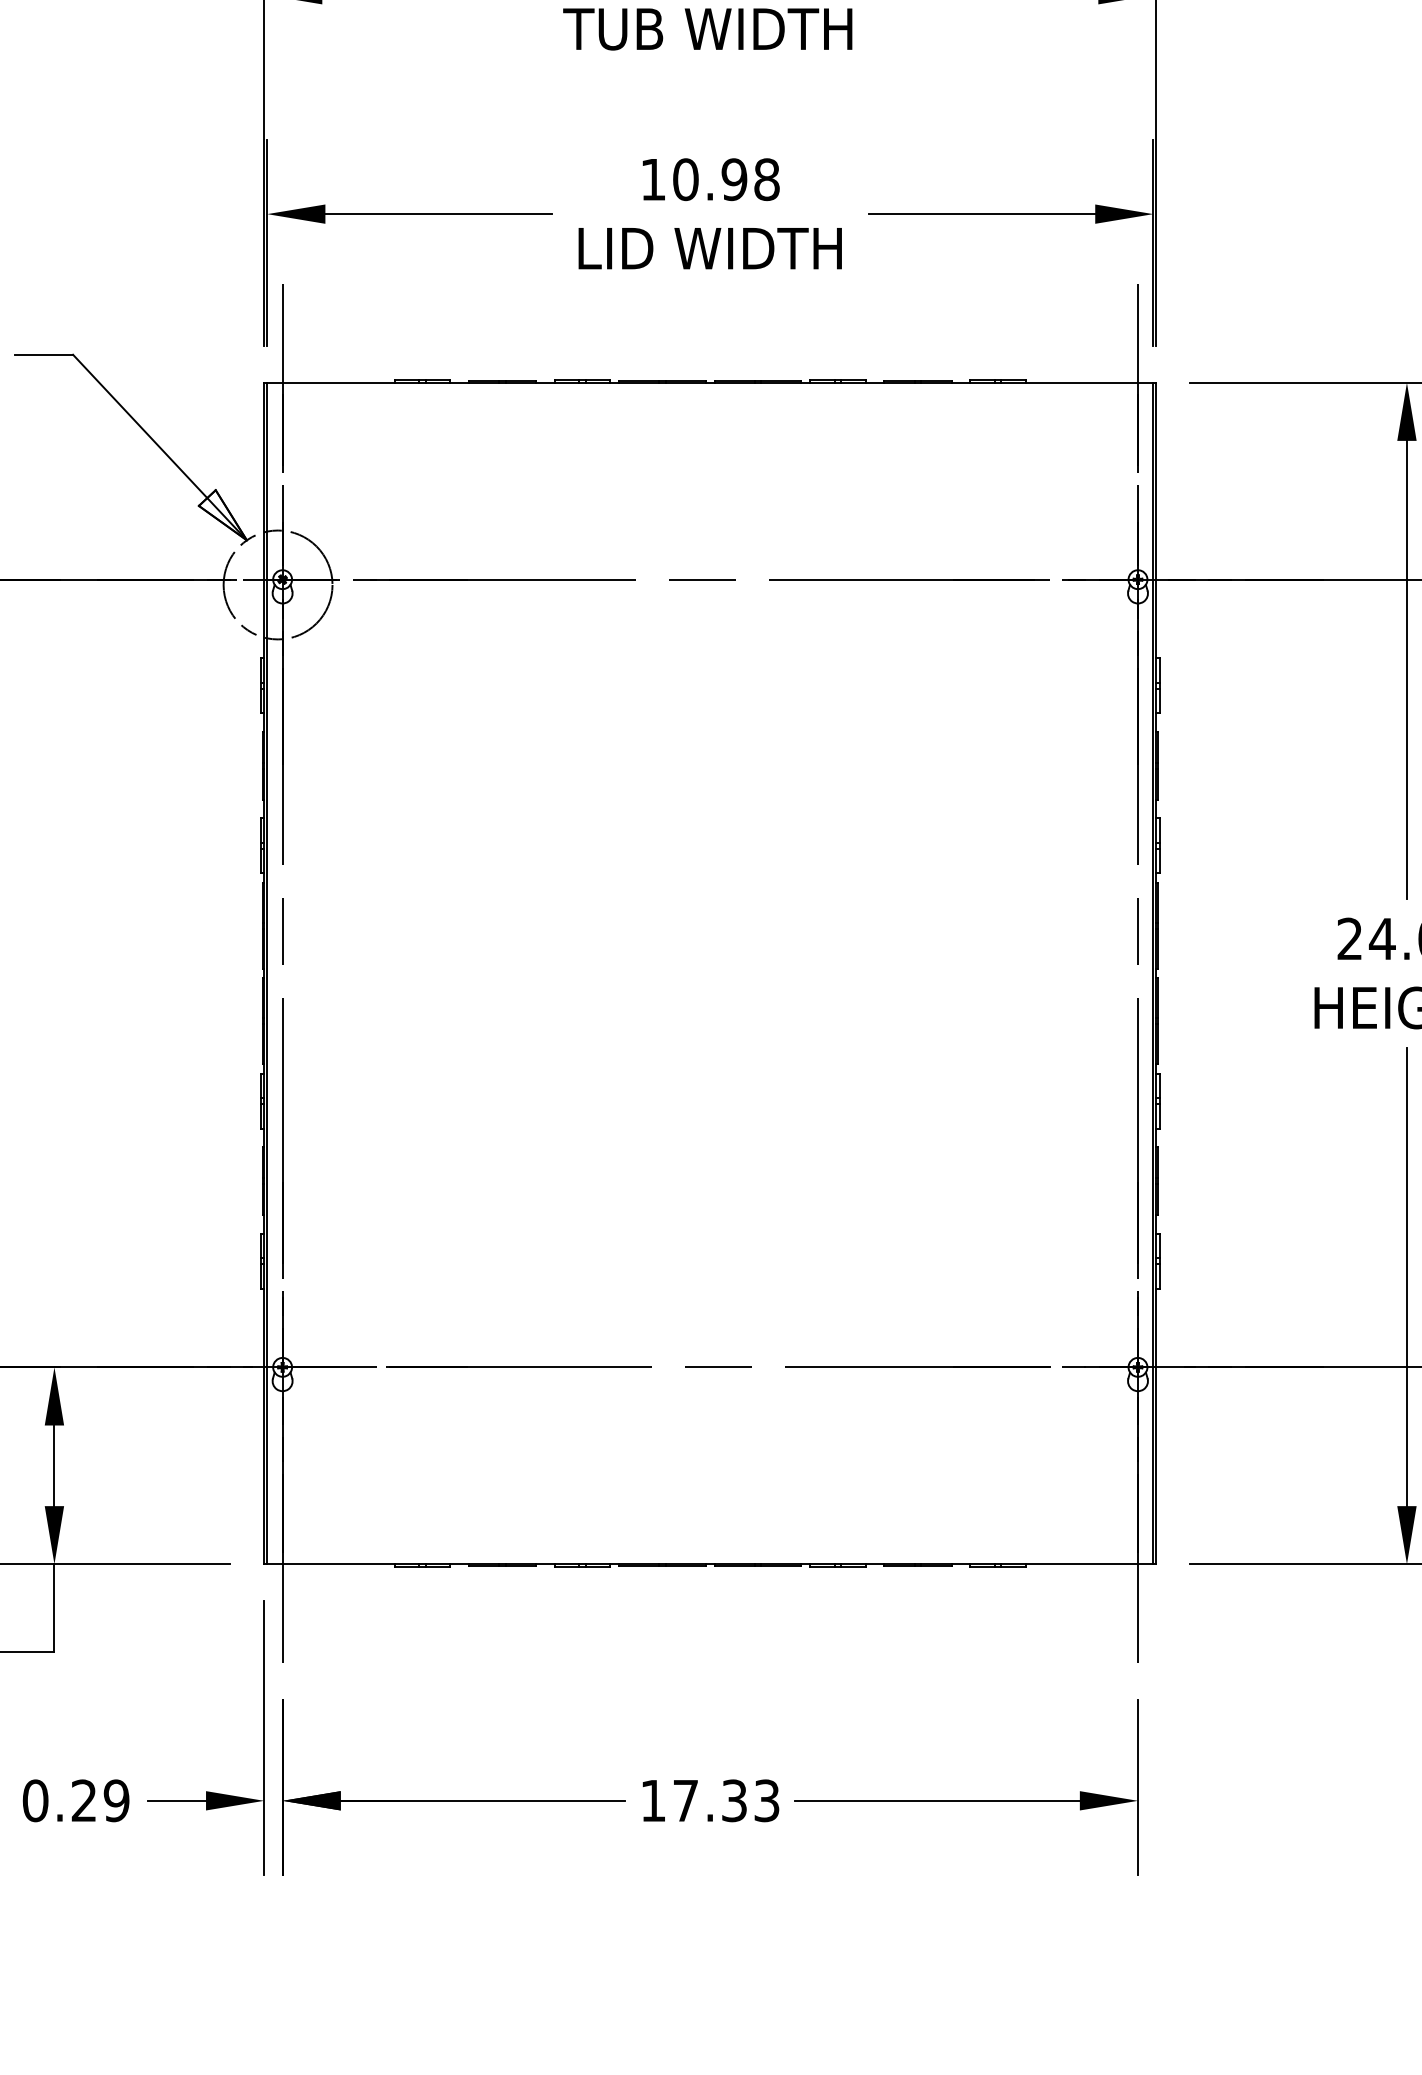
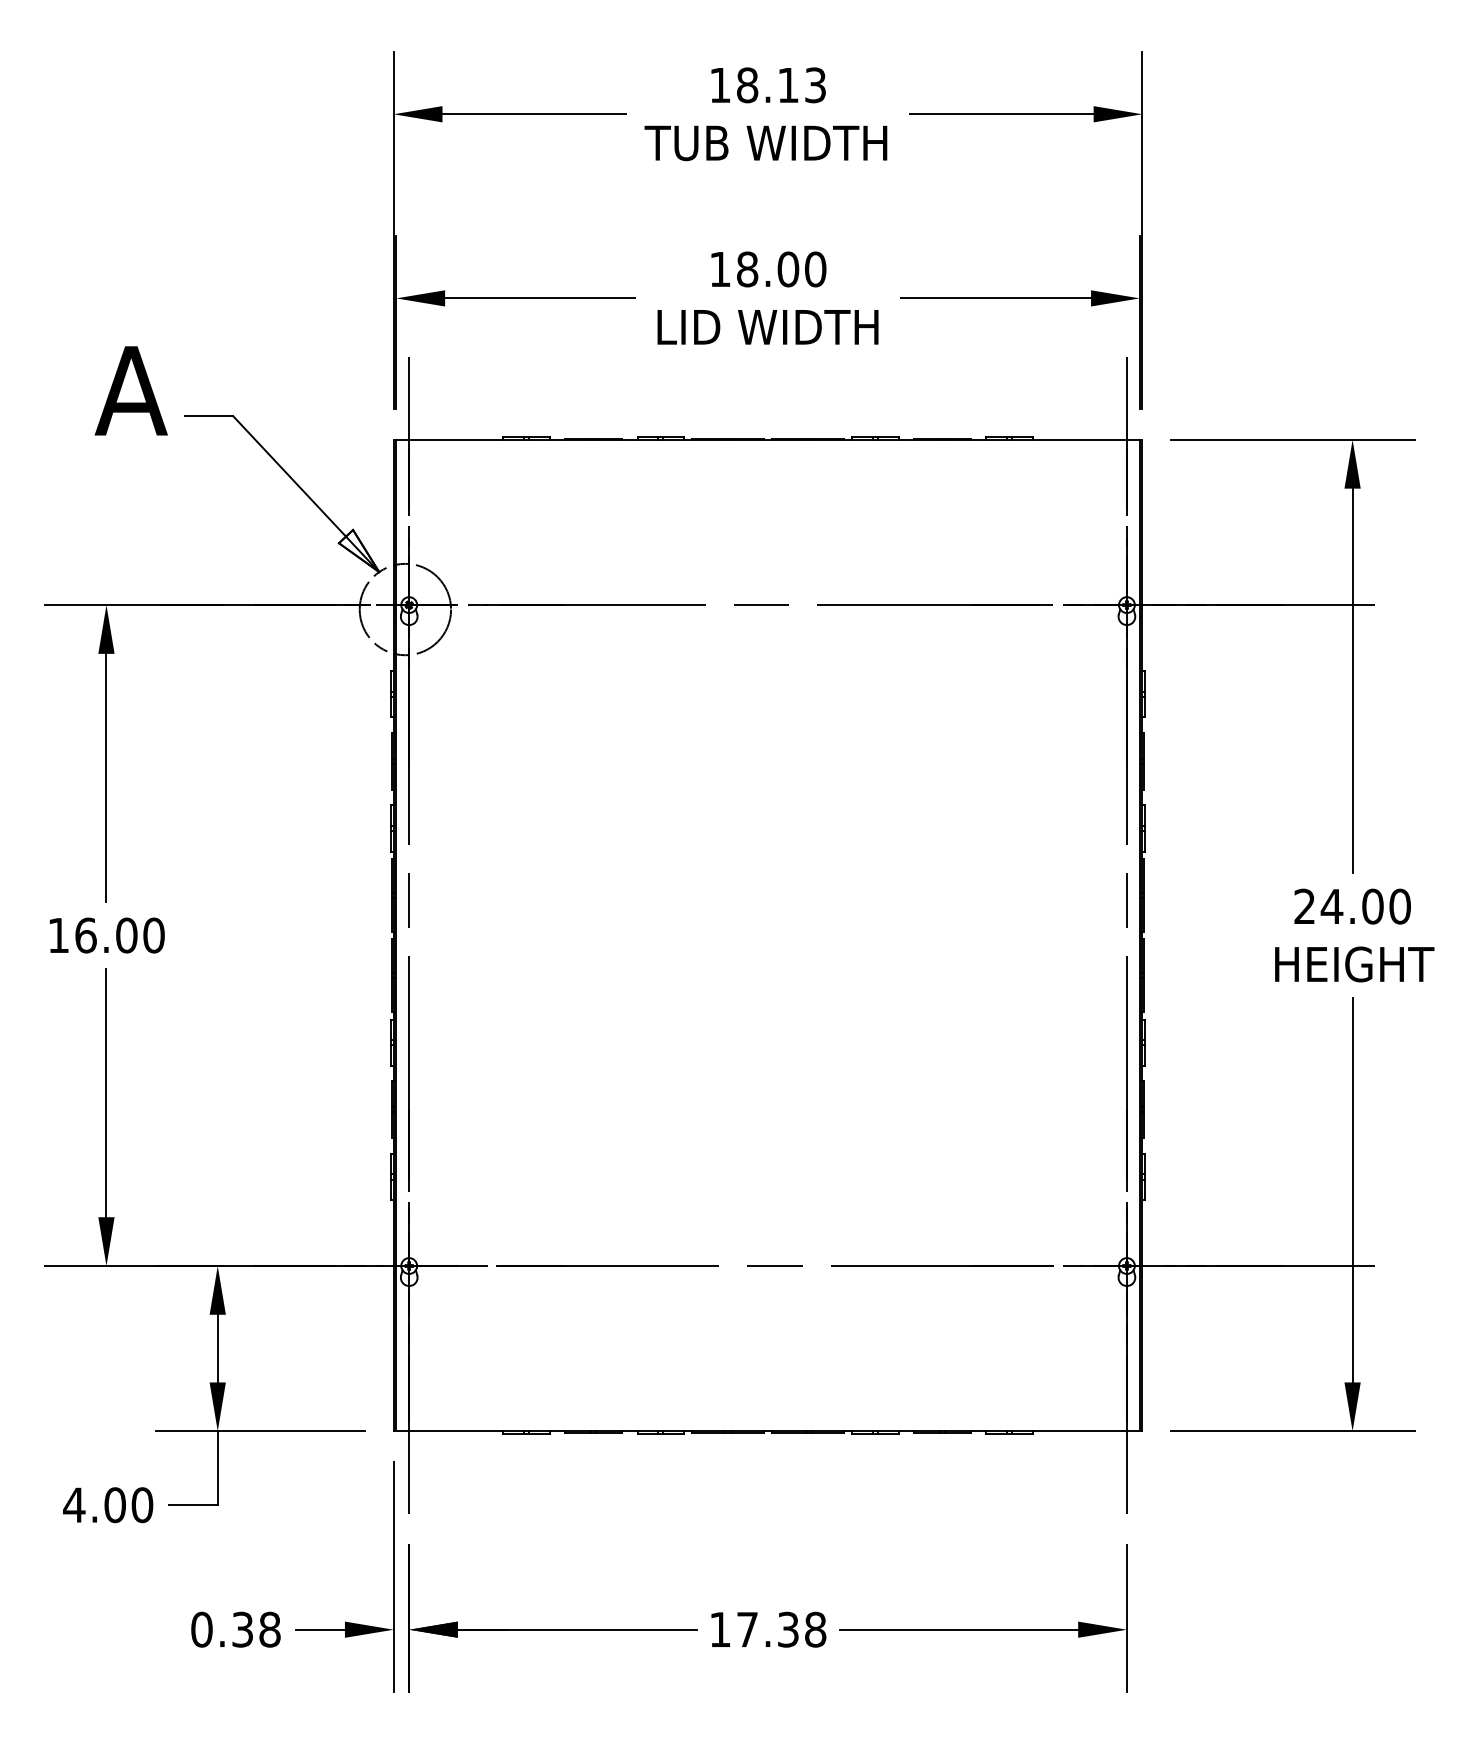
text: (726, 179) -> (781, 269), 10.98 -> 18.00
text: (100, 1800) -> (256, 1629), 0.29 -> 0.38
text: (766, 1800) -> (815, 1629), 17.33 -> 17.38

